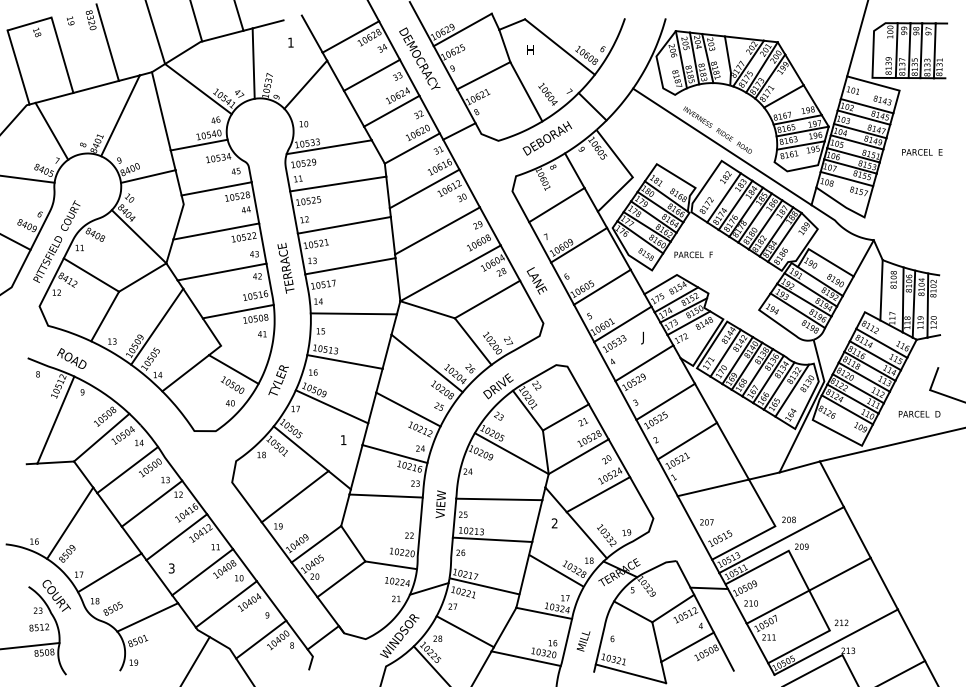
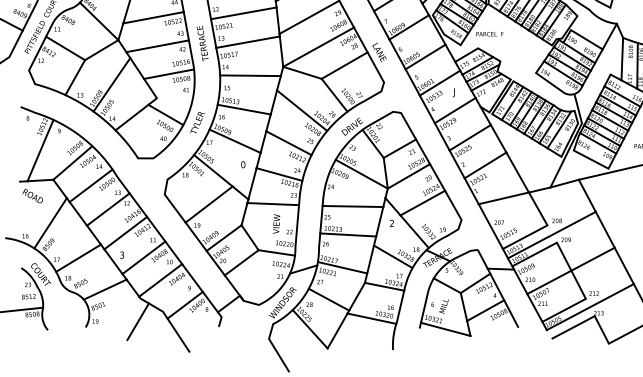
text: (71, 358) -> (32, 195), moved
text: (343, 440) -> (243, 164), 1 -> 0
text: (440, 504) -> (276, 224), moved
text: (583, 641) -> (444, 306), moved

